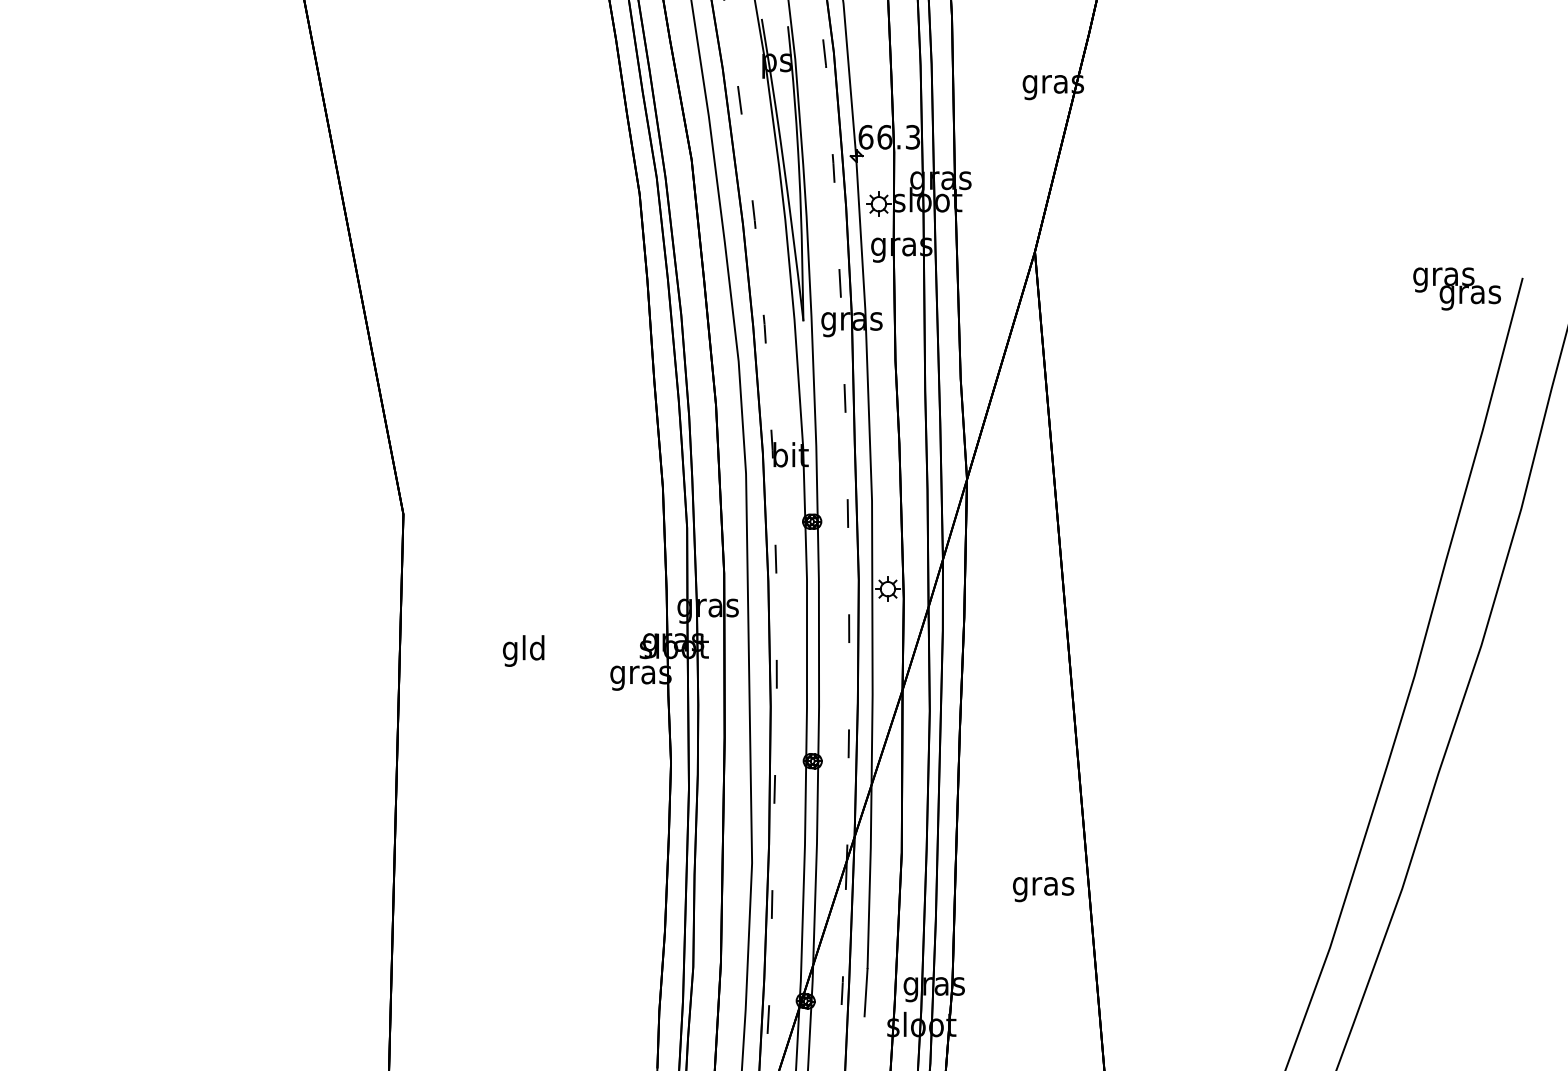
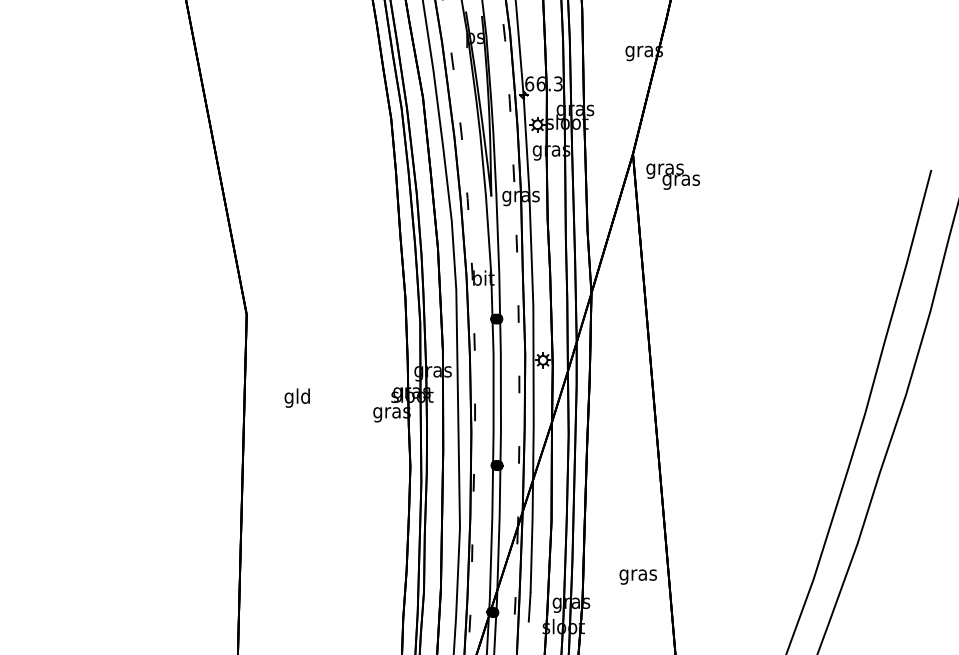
text: (1455, 288) -> (672, 176), moved
text: (522, 649) -> (296, 397), moved
text: (1042, 888) -> (637, 576), moved

